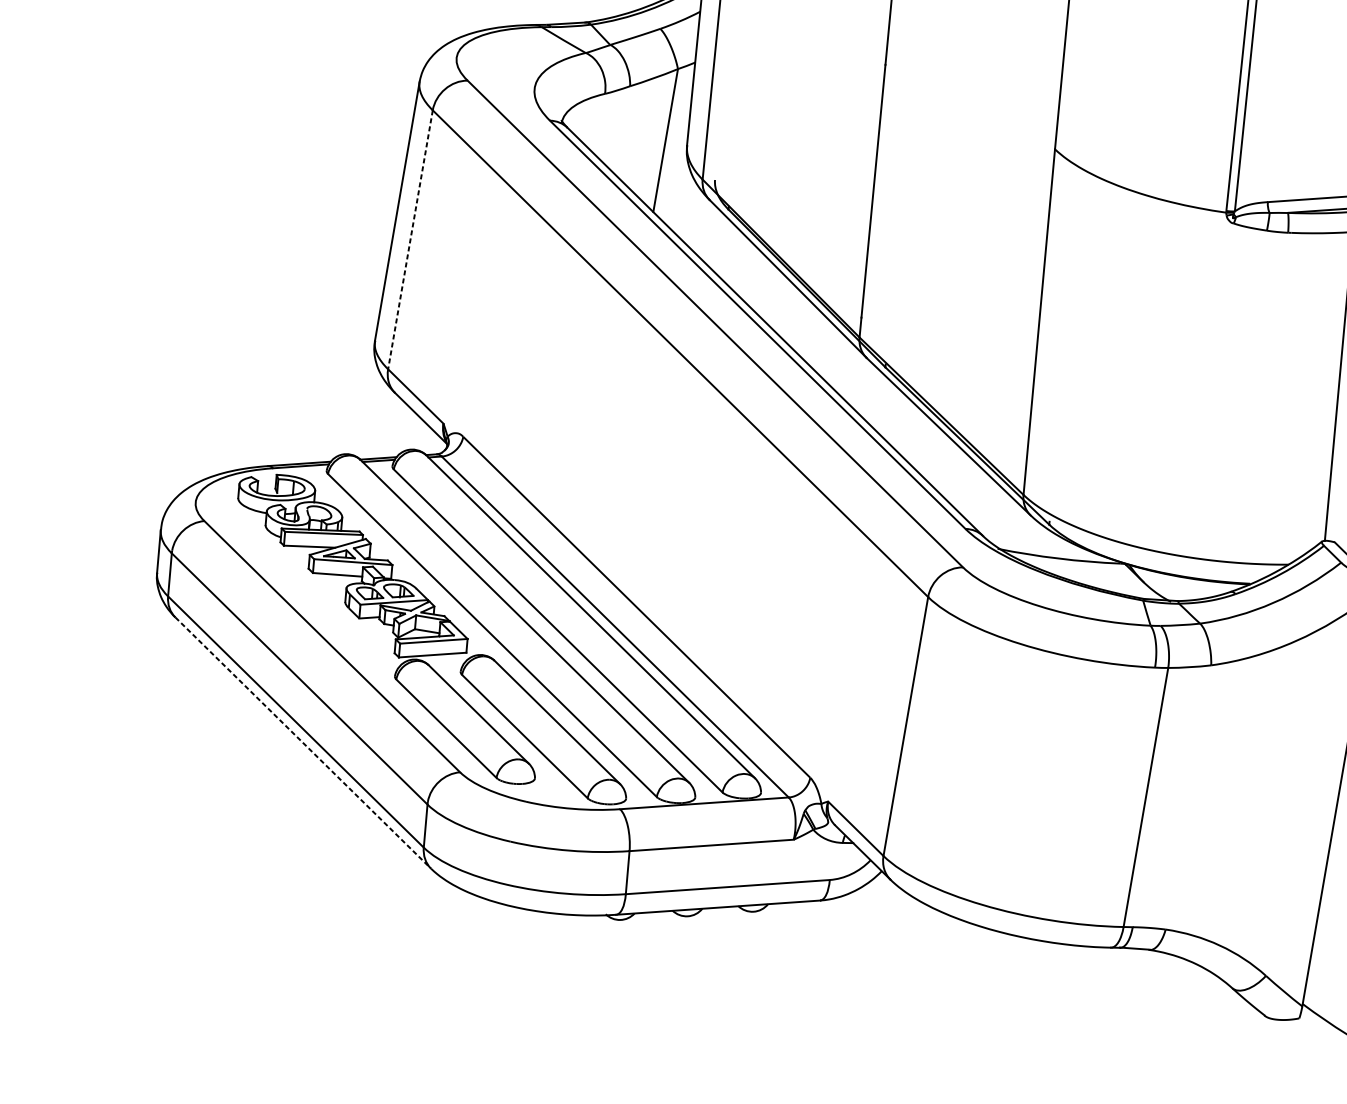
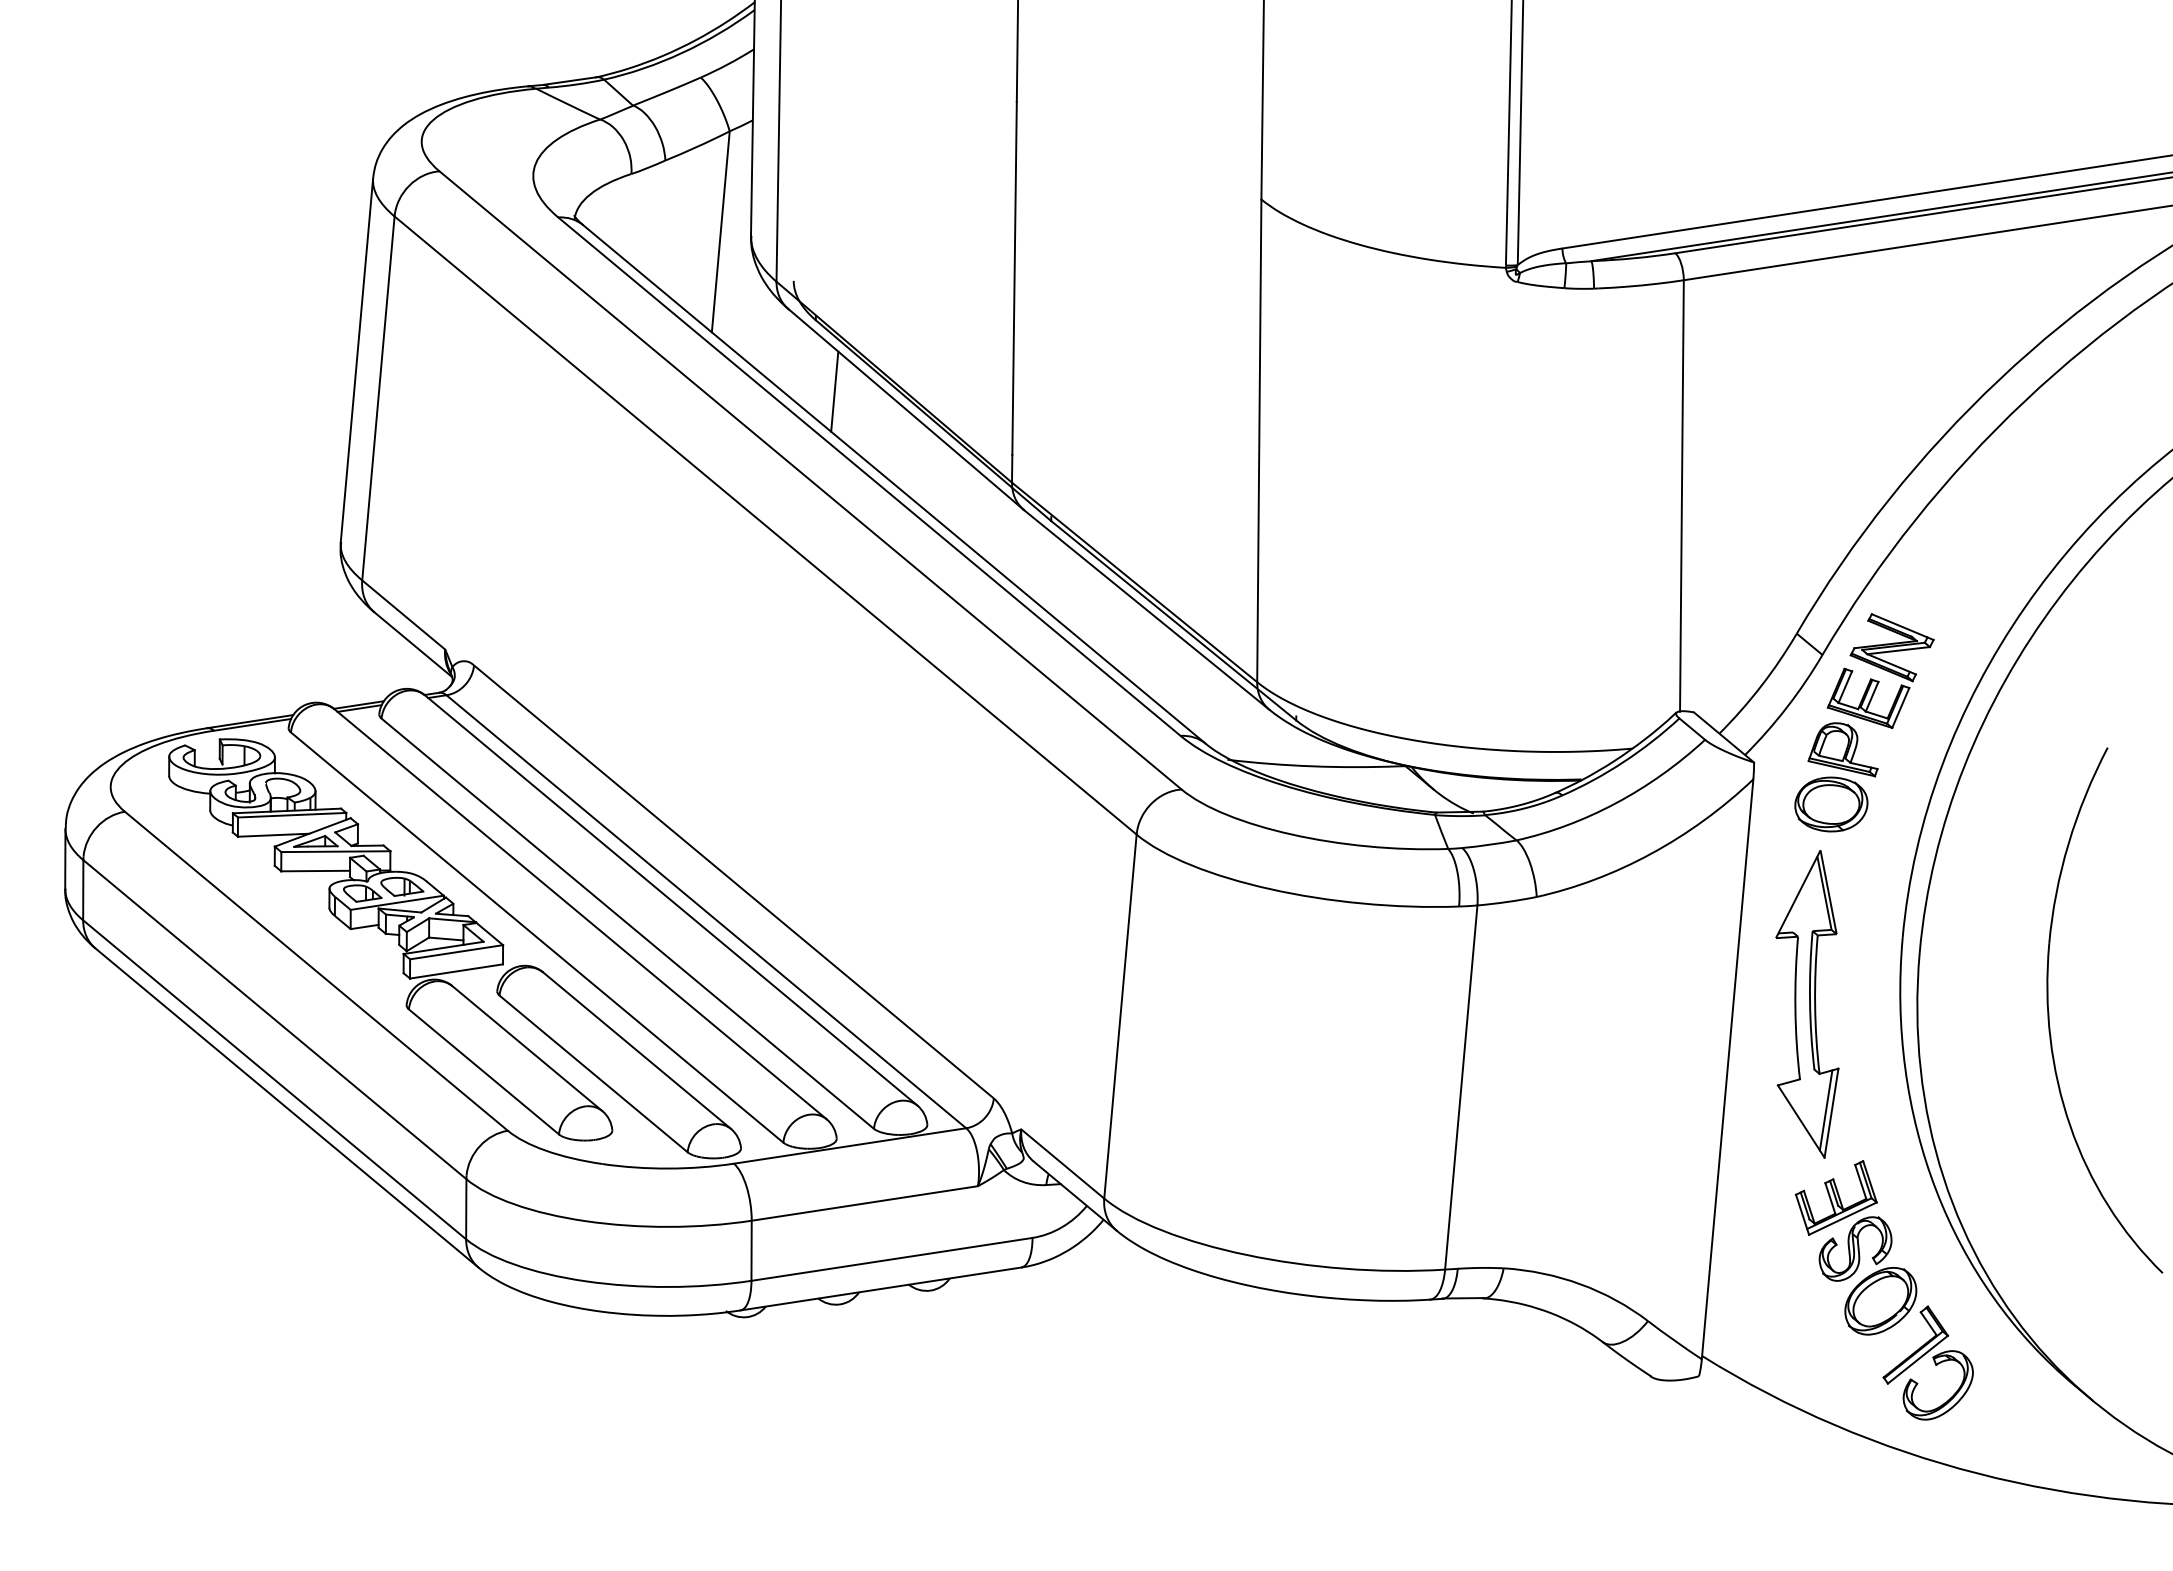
line: (410, 239) -> (378, 398), dashed -> solid
line: (737, 261) -> (834, 391), added
line: (303, 743) -> (287, 1108), dashed -> solid

